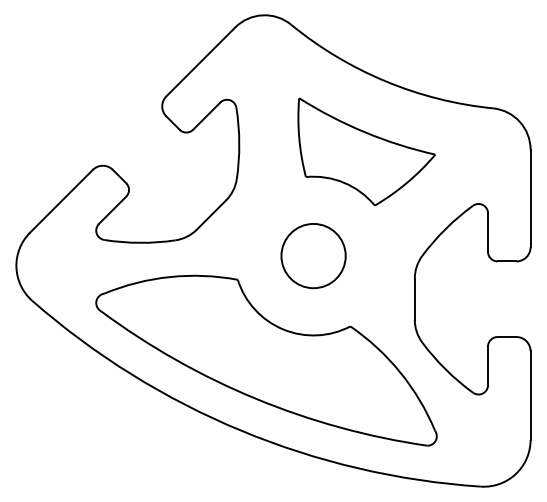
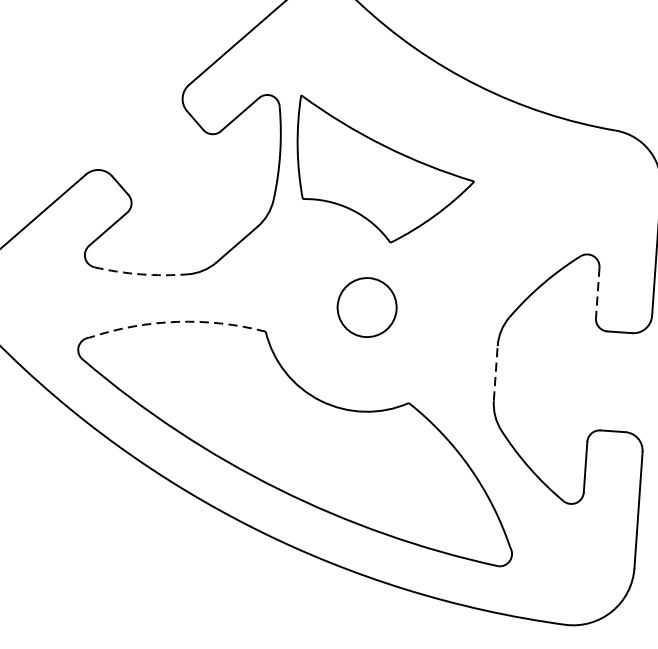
part: (366, 151) -> (384, 171), moved
line: (488, 233) -> (598, 294), solid -> dashed
arc: (139, 242) -> (140, 273), solid -> dashed
circle: (313, 255) -> (367, 306), size x0.7
arc: (170, 277) -> (177, 322), solid -> dashed
line: (414, 299) -> (495, 373), solid -> dashed

